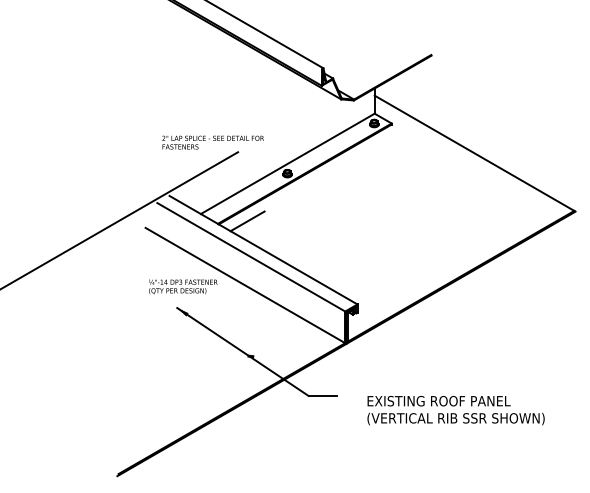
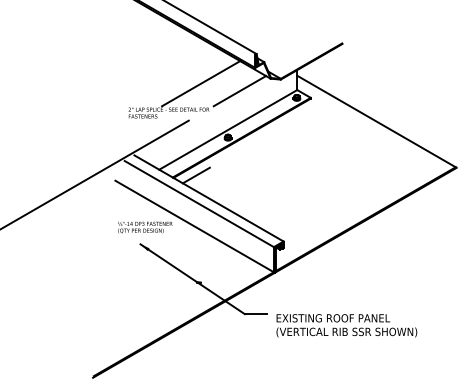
line: (254, 105) -> (201, 83), added
line: (301, 115) -> (239, 91), added
text: (455, 410) -> (346, 325), moved

